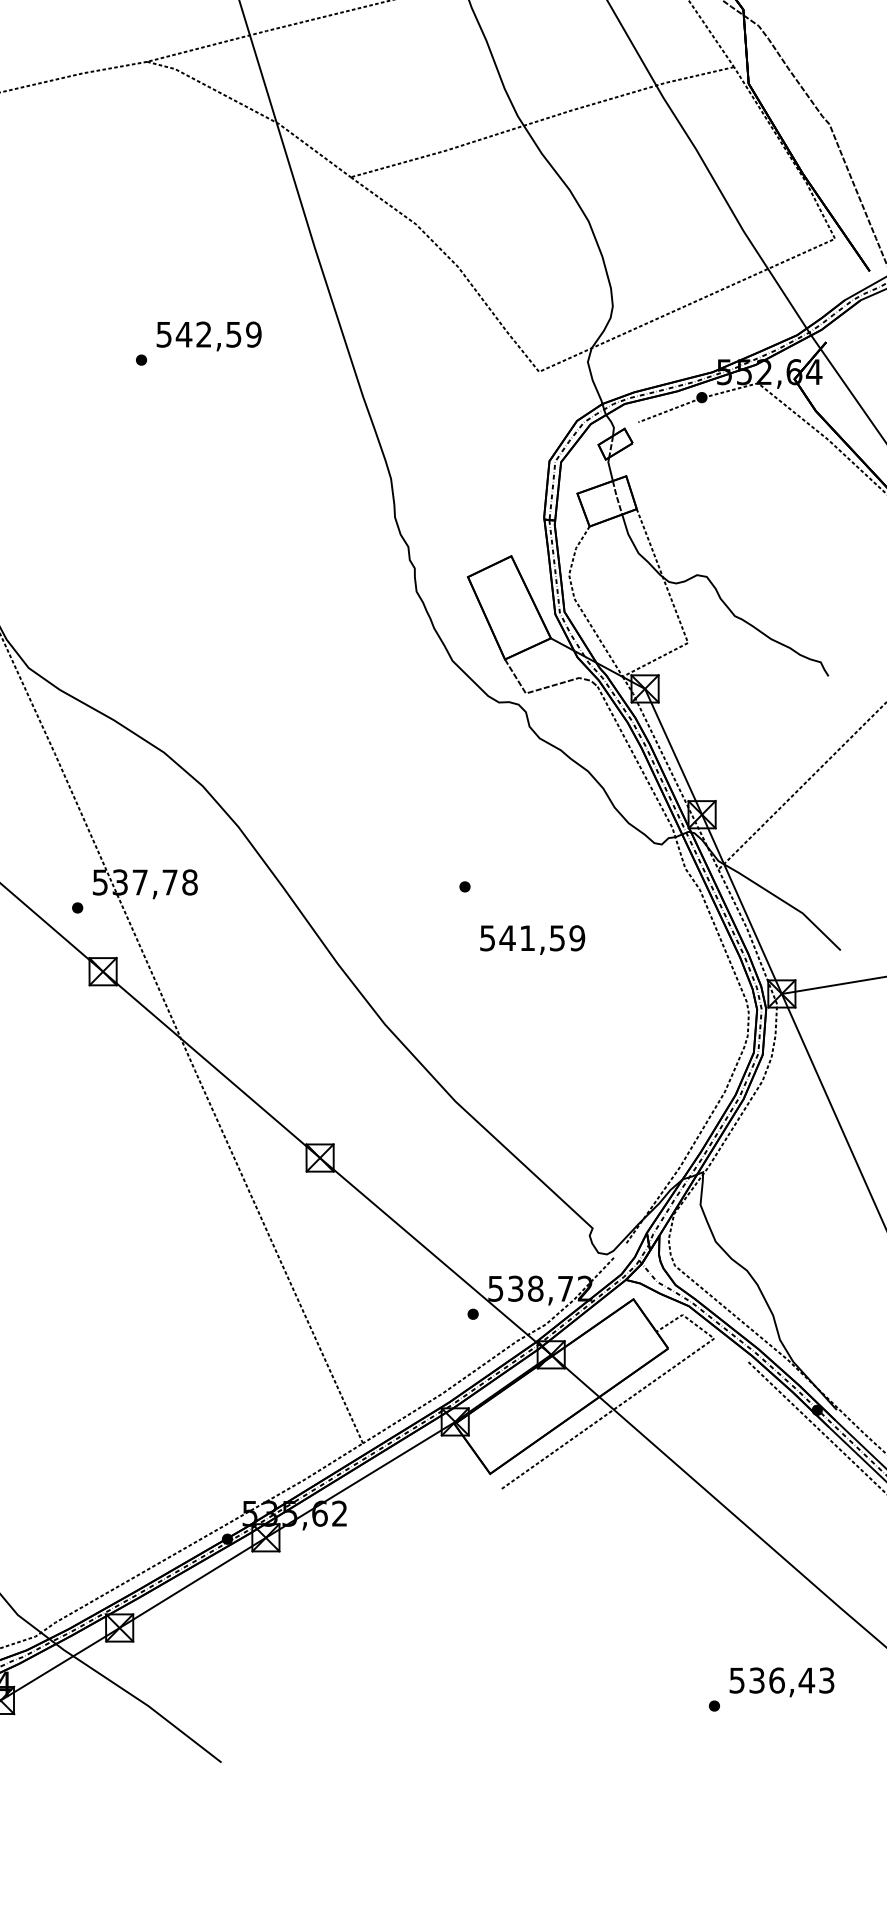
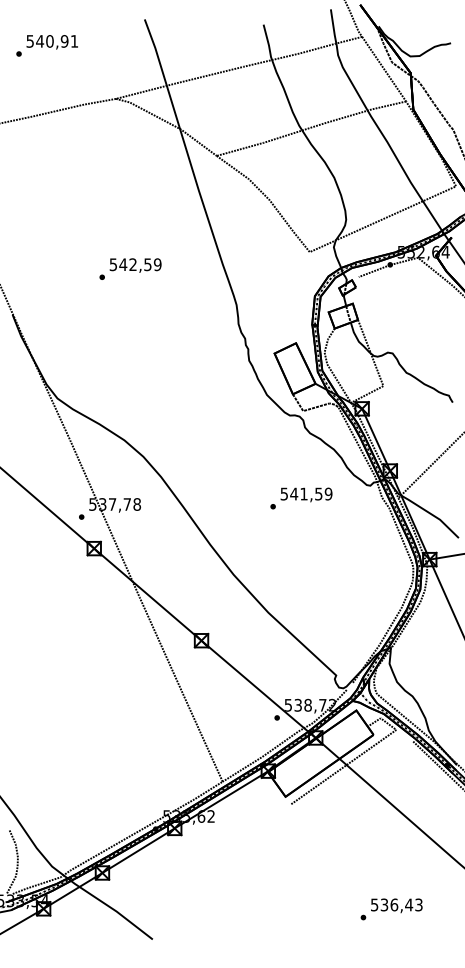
text: (198, 342) -> (130, 268), moved
text: (532, 939) -> (306, 494), moved
text: (771, 1689) -> (391, 909), moved

